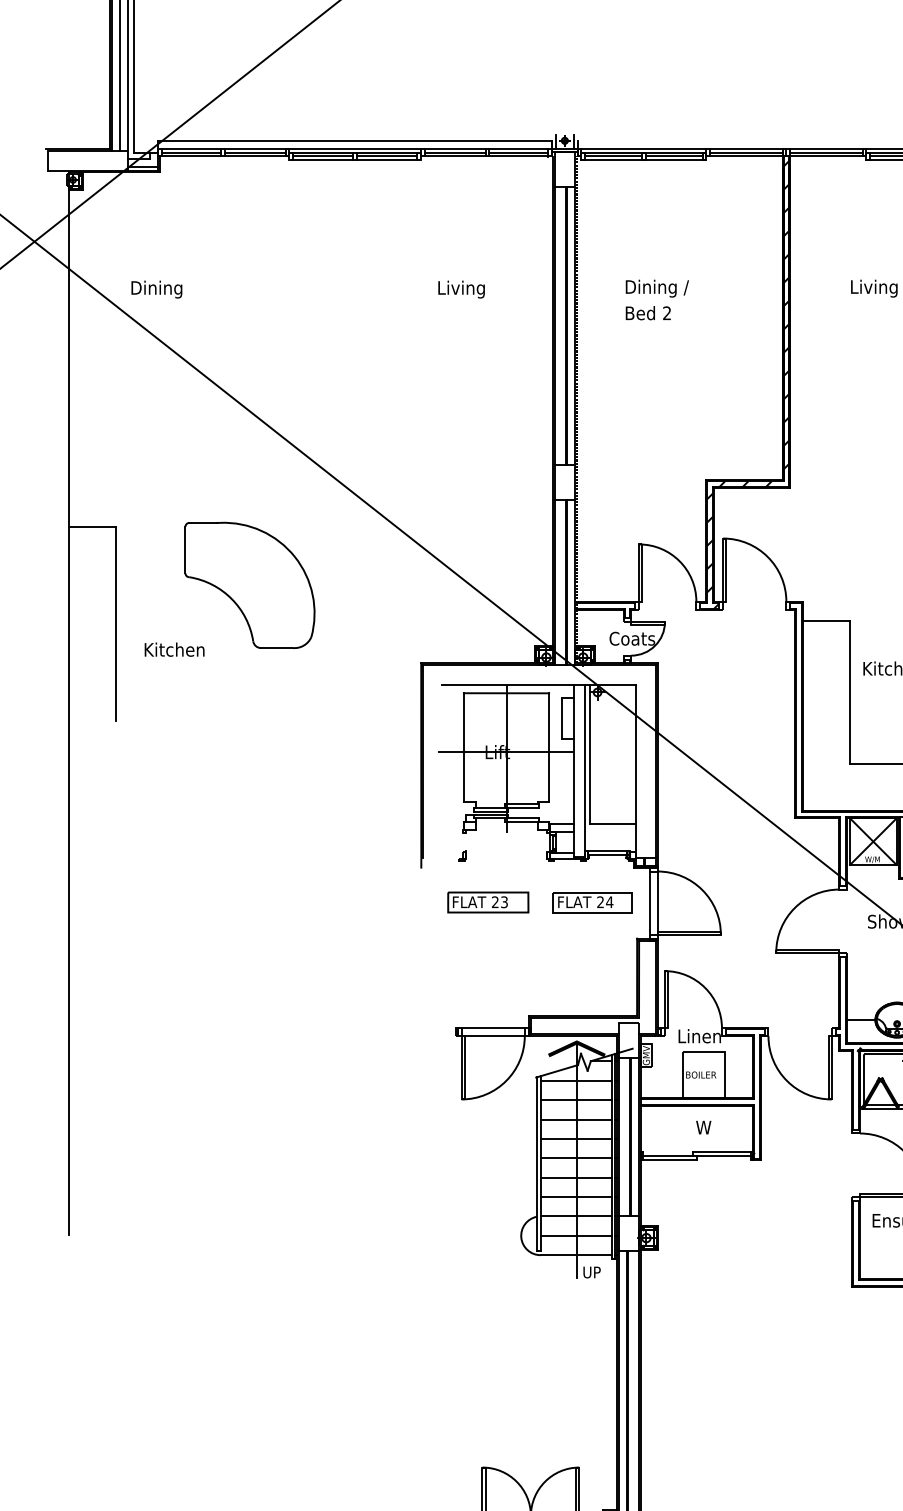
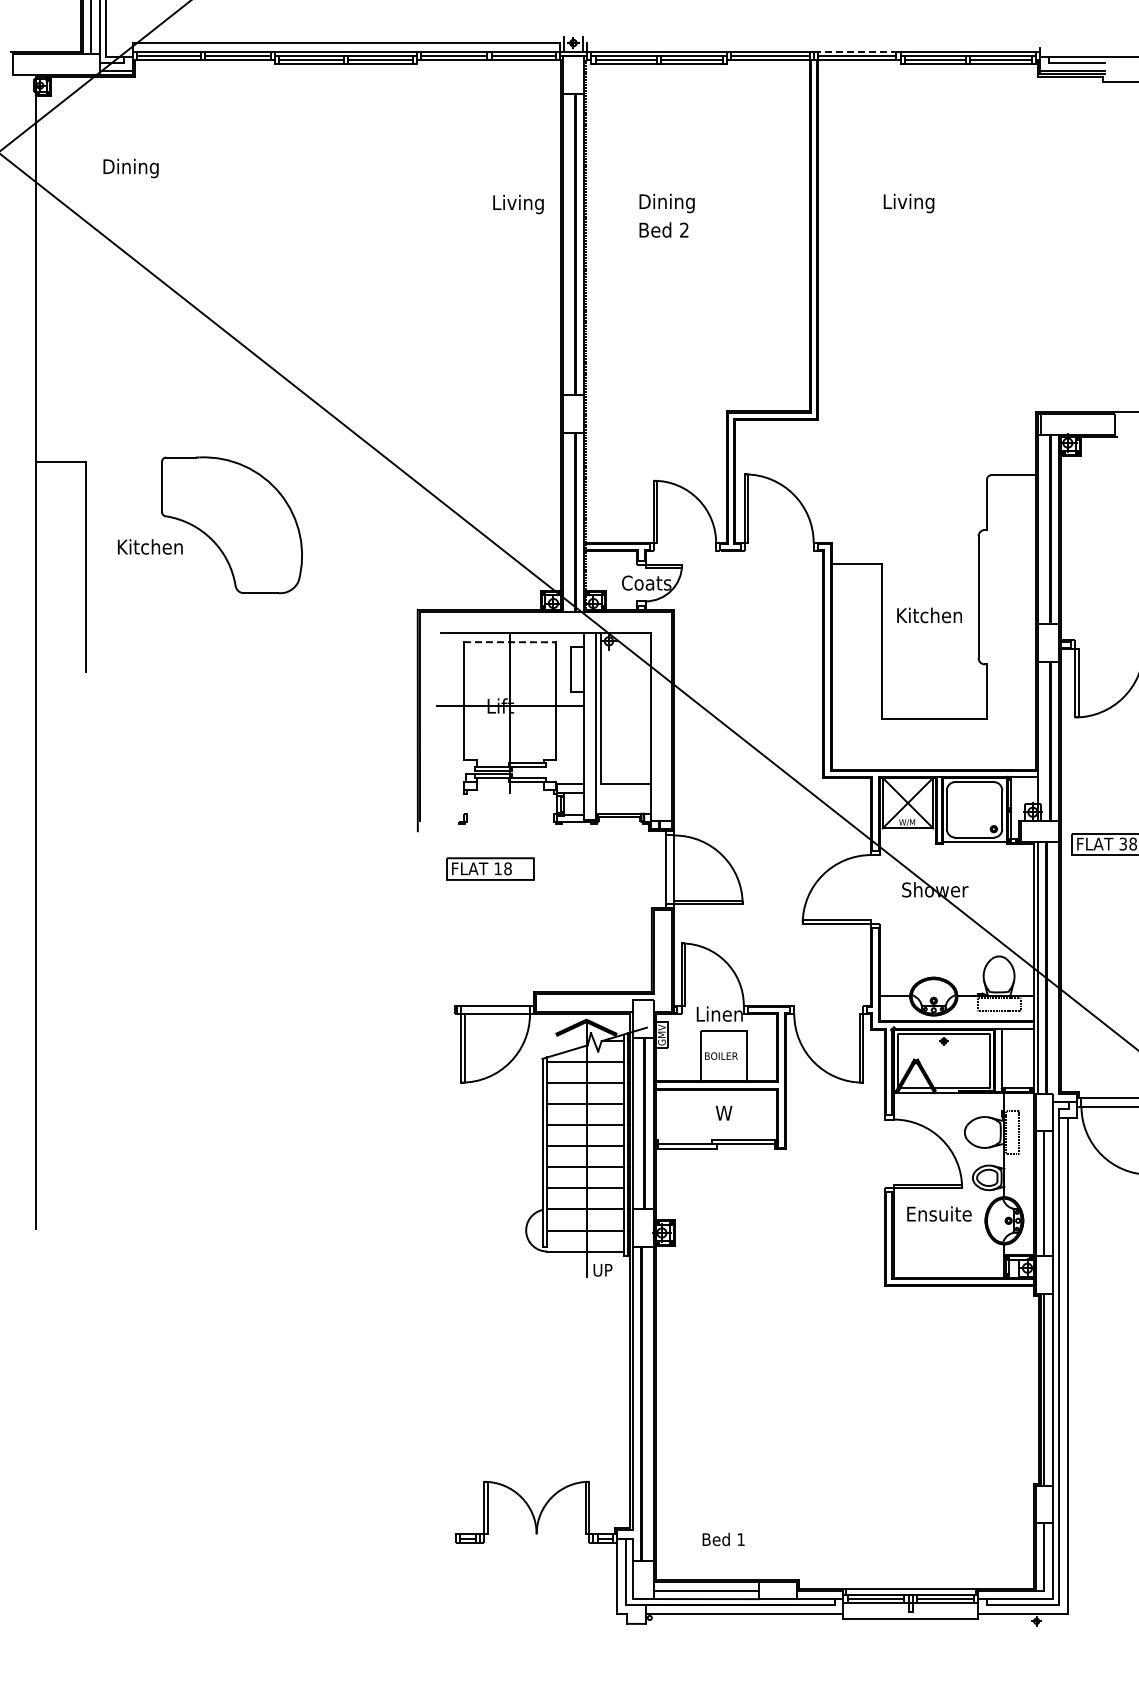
line: (824, 148) -> (855, 51), solid -> dashed
text: (686, 287) -> (705, 202), Dining / -> Dining
text: (156, 289) -> (130, 168), moved
text: (461, 289) -> (518, 204), moved
hatch: (748, 384) -> (772, 307), removed
text: (174, 649) -> (150, 546), moved
line: (506, 693) -> (510, 642), solid -> dashed
text: (499, 901) -> (502, 868), 23 -> 18
part: (592, 901) -> (603, 868), removed

